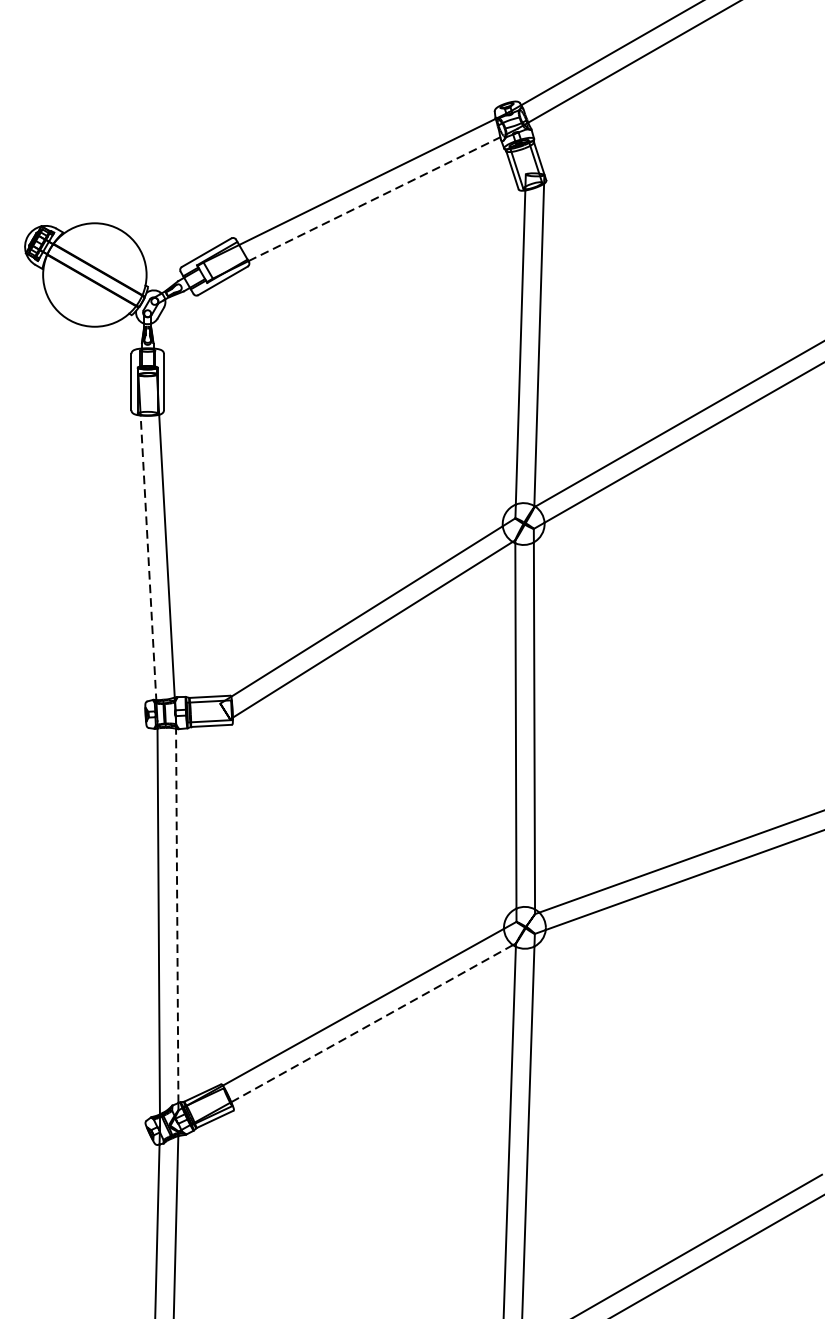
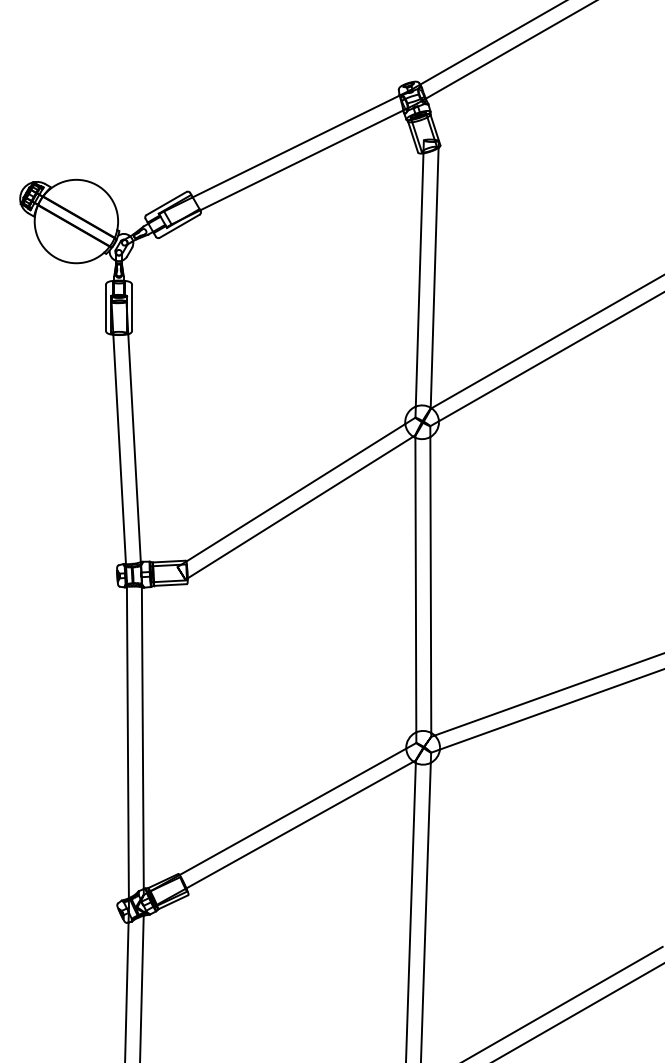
line: (376, 198) -> (303, 159), dashed -> solid
line: (148, 559) -> (119, 450), dashed -> solid
line: (176, 916) -> (142, 738), dashed -> solid
line: (371, 1024) -> (299, 825), dashed -> solid

